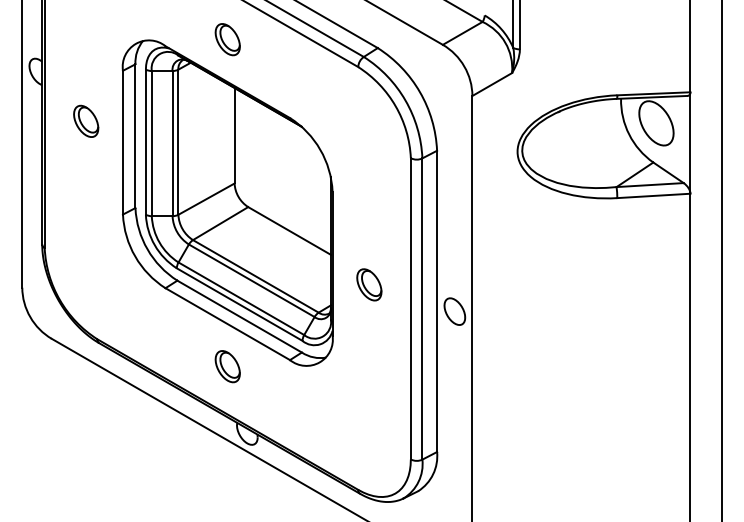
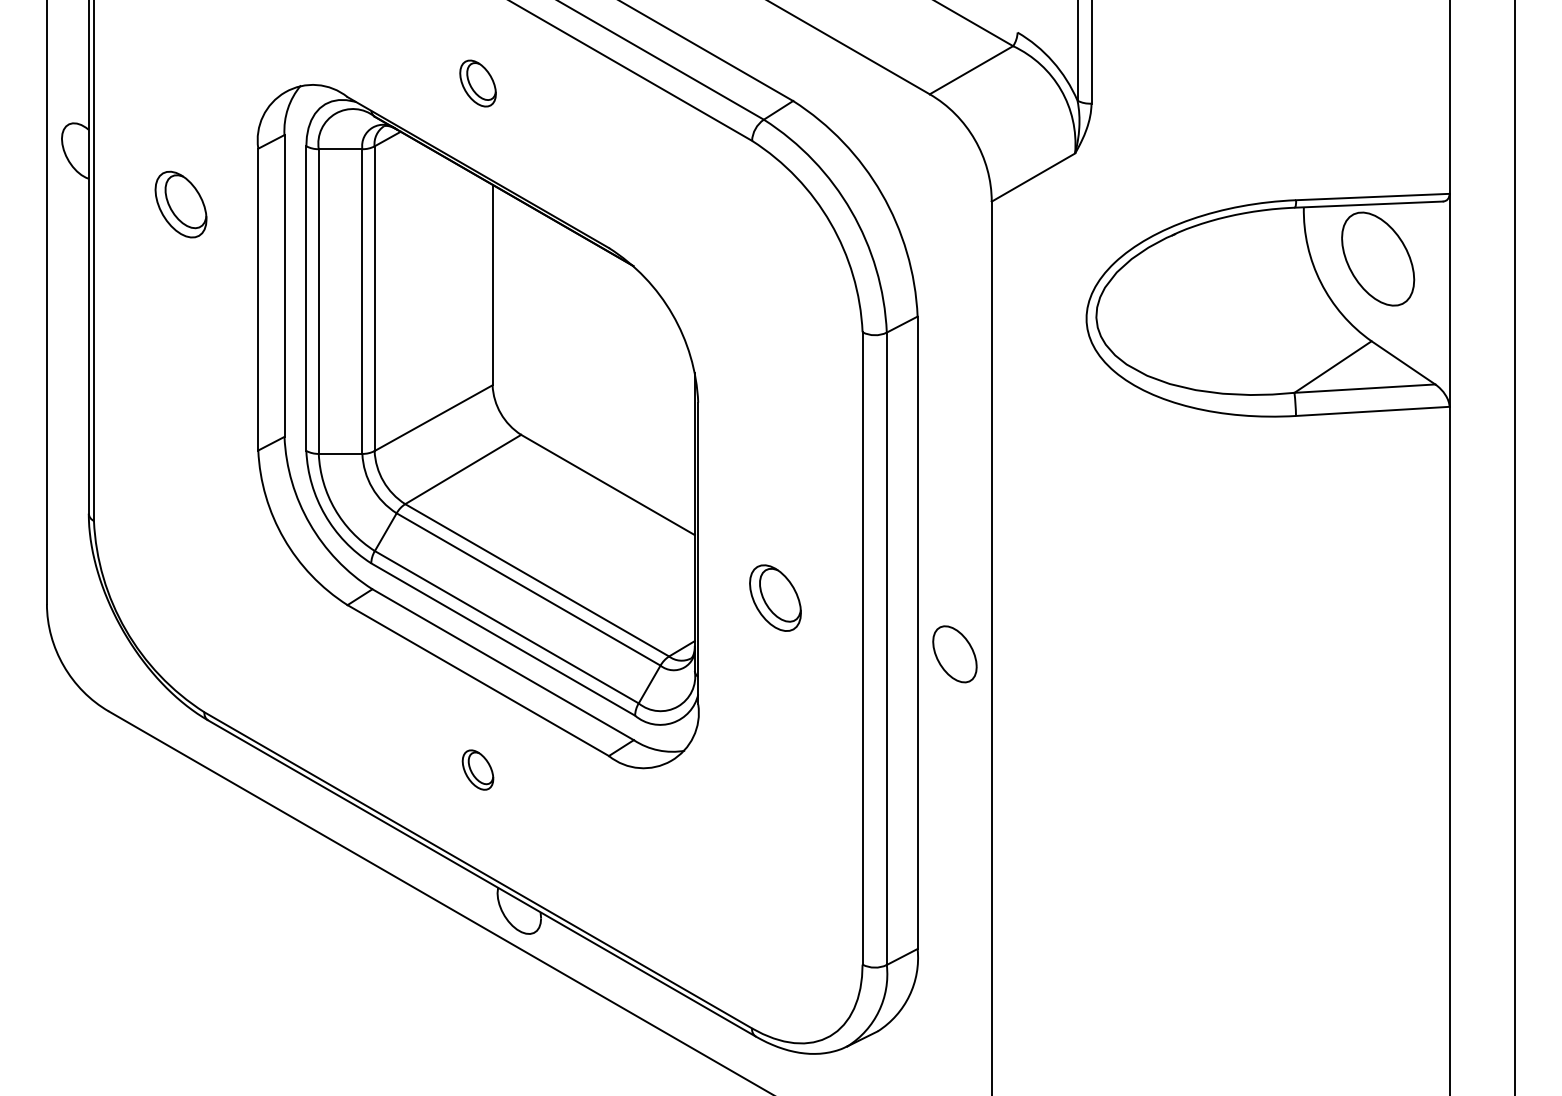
part: (227, 39) -> (477, 83), size x0.7
part: (86, 120) -> (181, 202), moved
part: (227, 366) -> (477, 769), size x0.6

